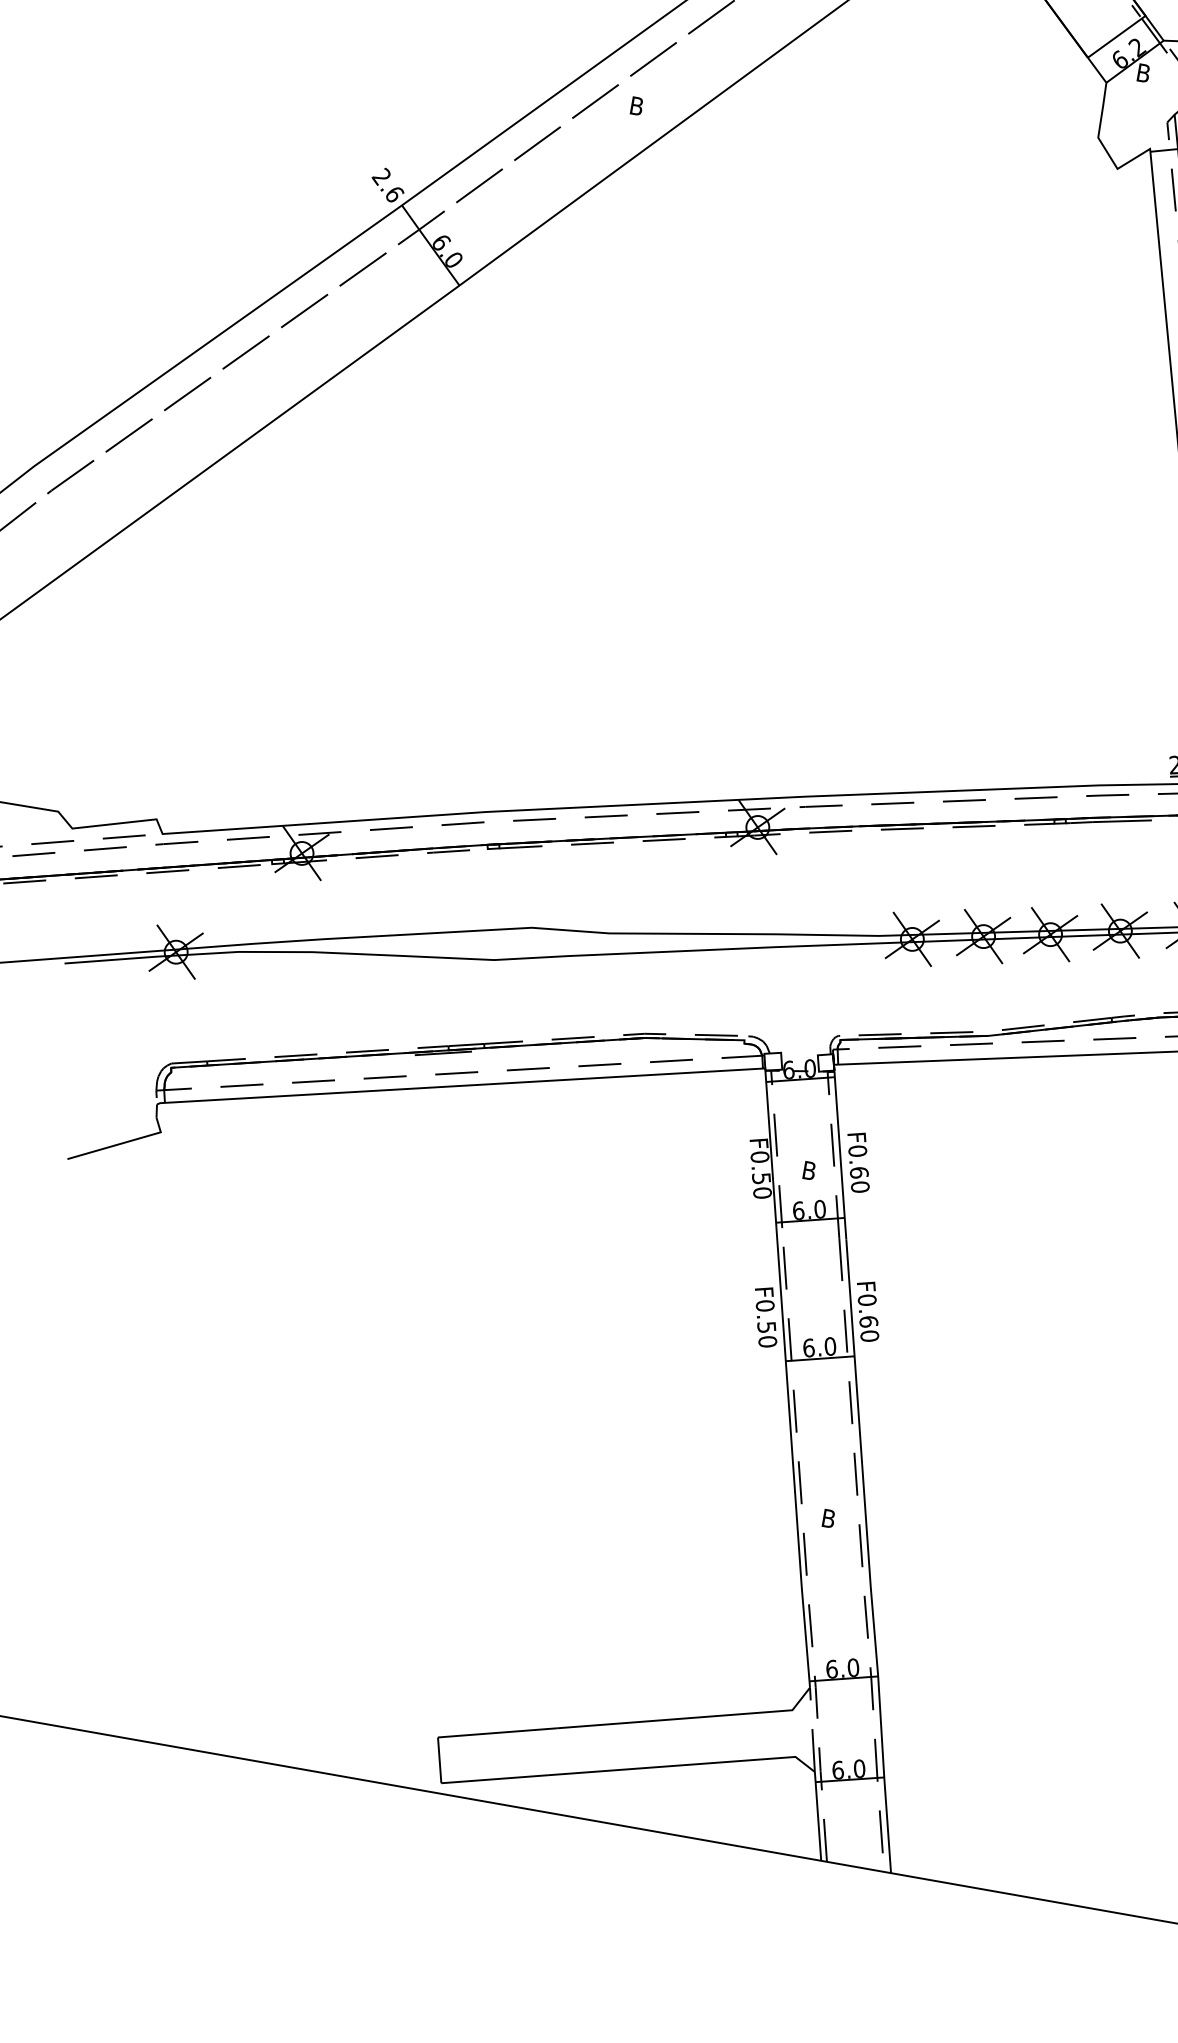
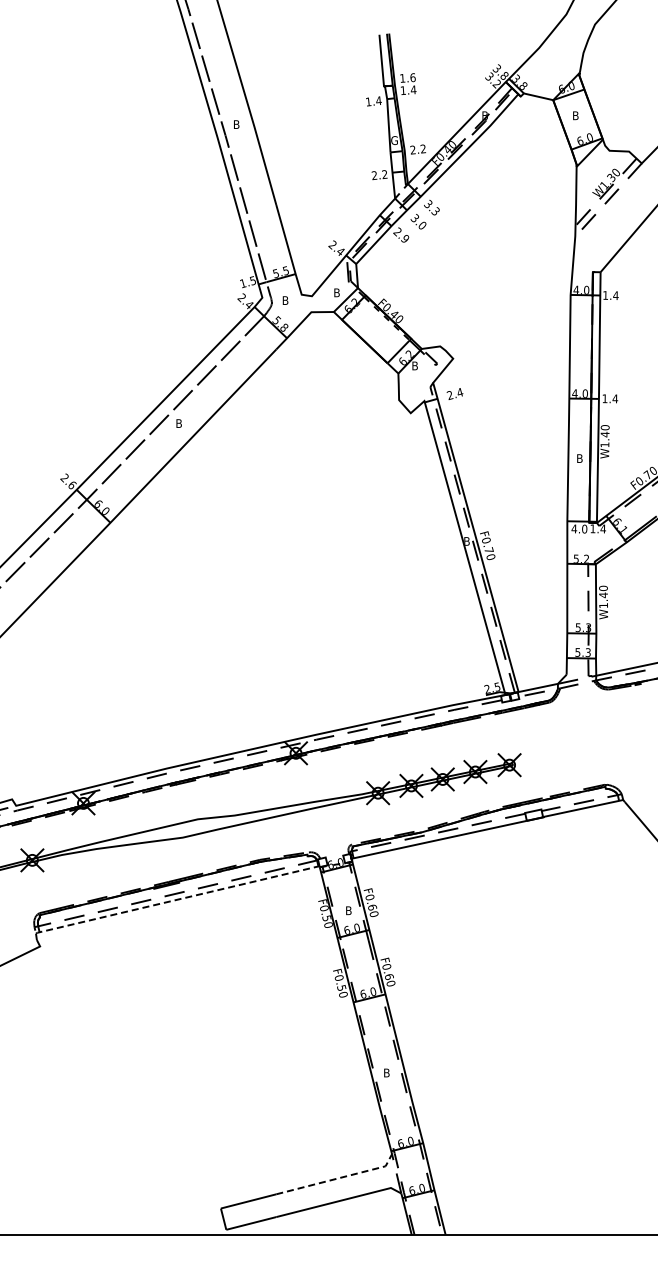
line: (462, 1085) -> (178, 899), solid -> dashed
line: (690, 1718) -> (338, 1178), solid -> dashed

